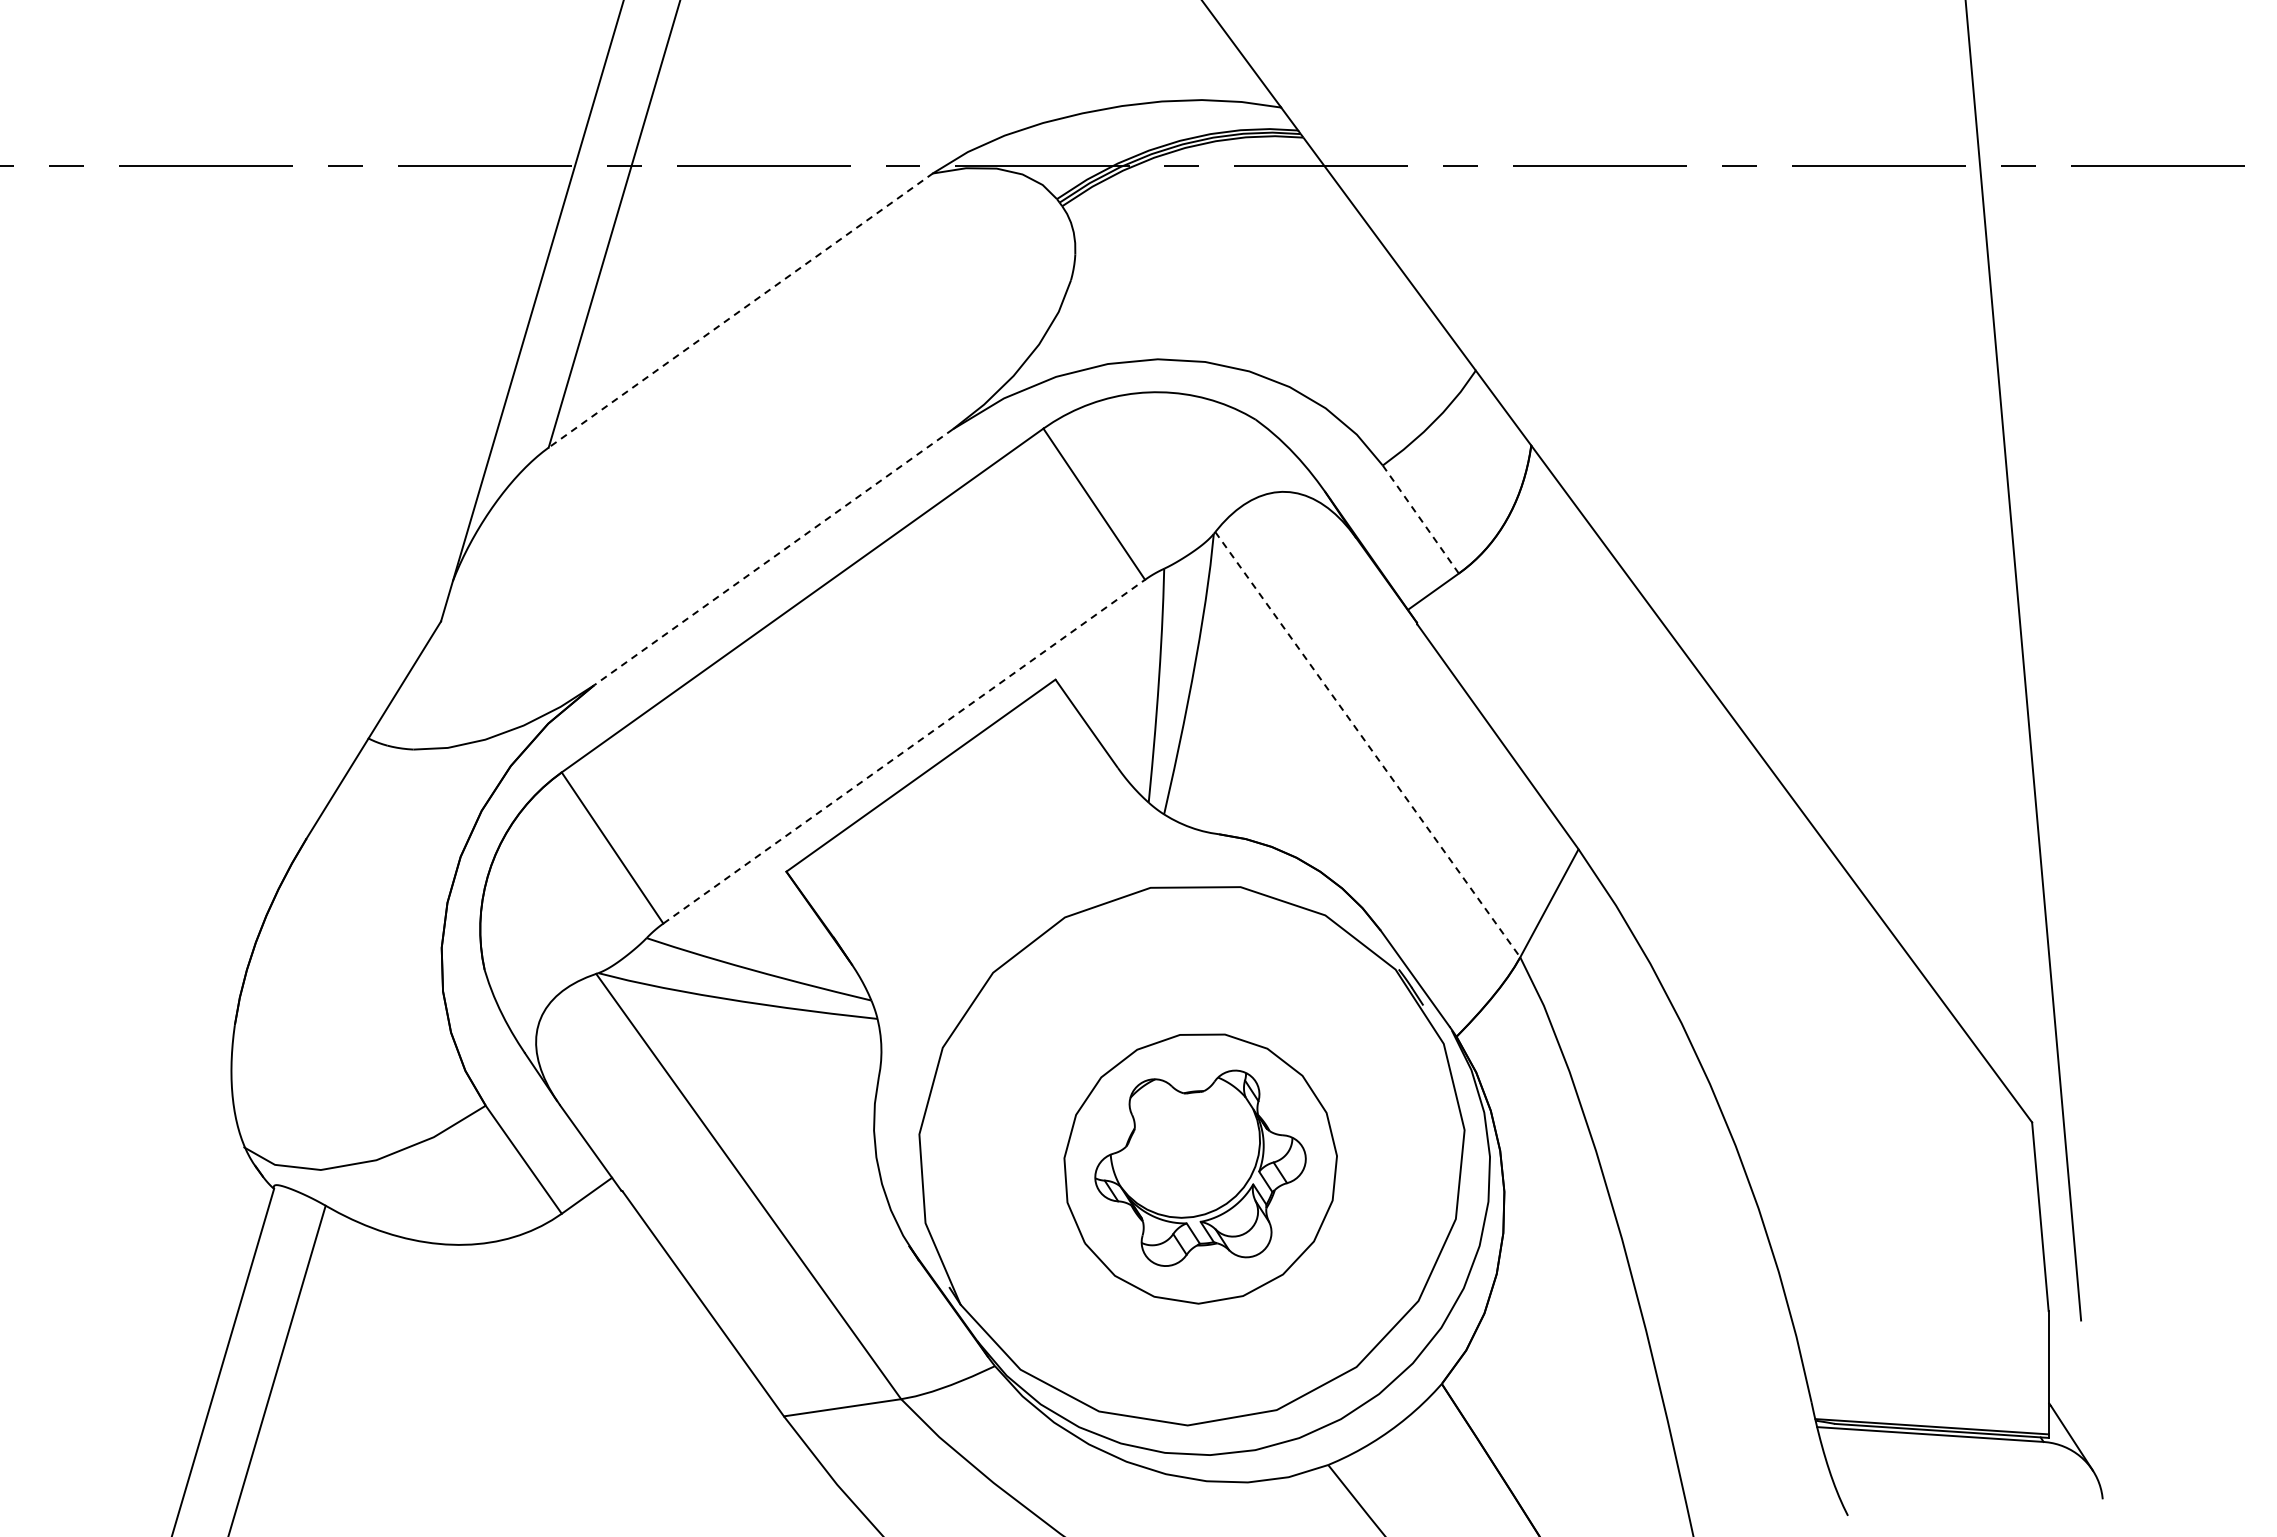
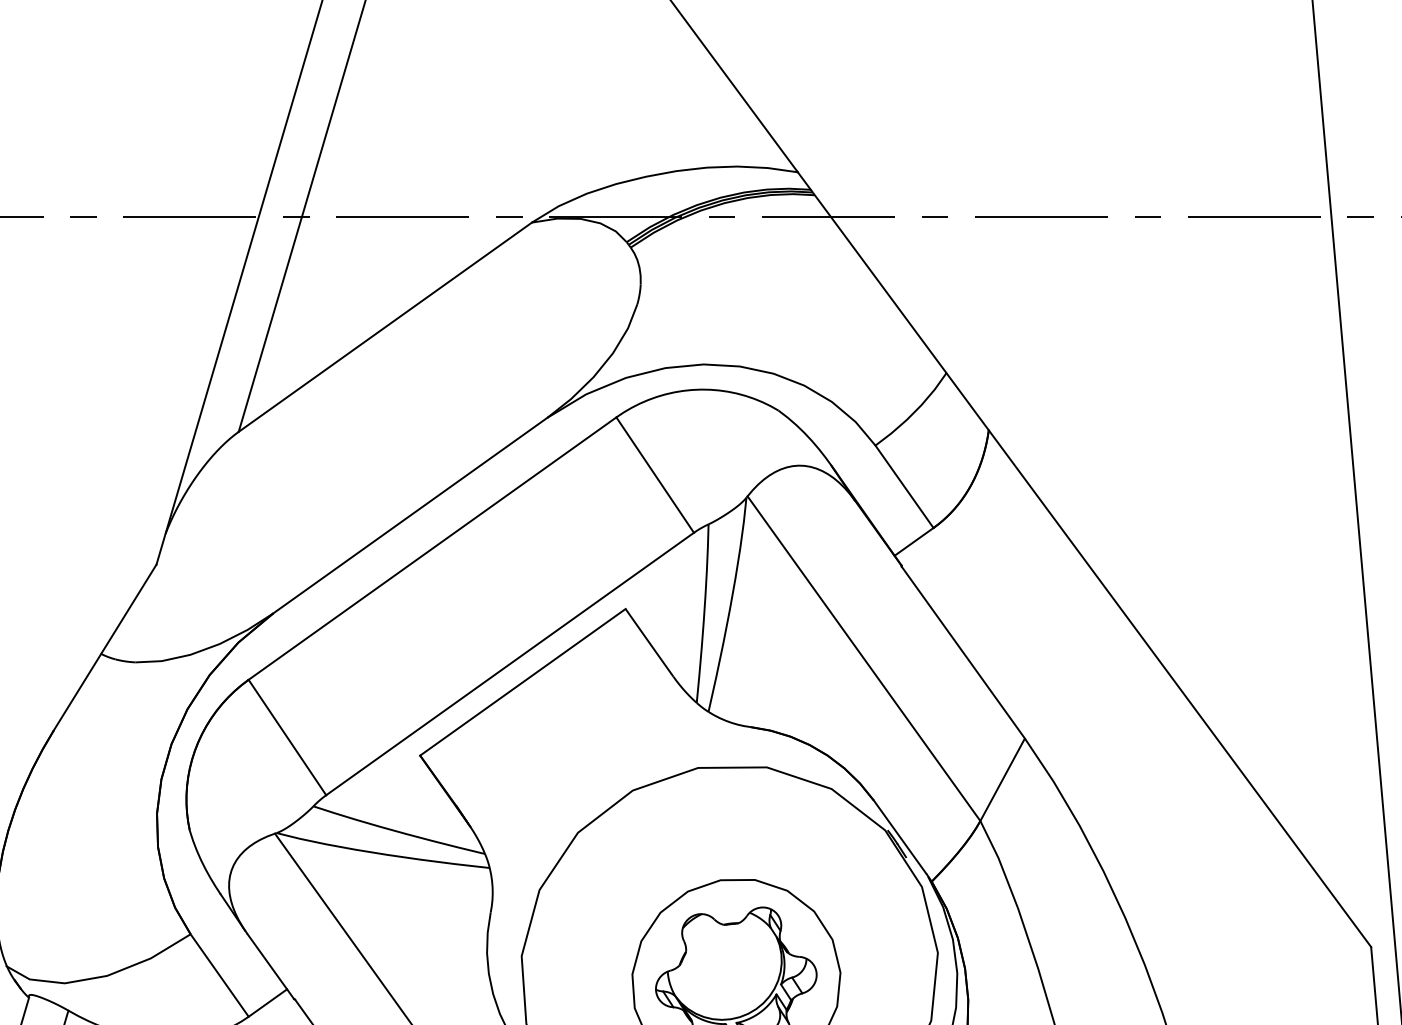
line: (740, 310) -> (385, 327), dashed -> solid
line: (1420, 519) -> (904, 486), dashed -> solid
line: (773, 557) -> (410, 515), dashed -> solid
line: (1367, 744) -> (863, 658), dashed -> solid
line: (904, 751) -> (510, 663), dashed -> solid

